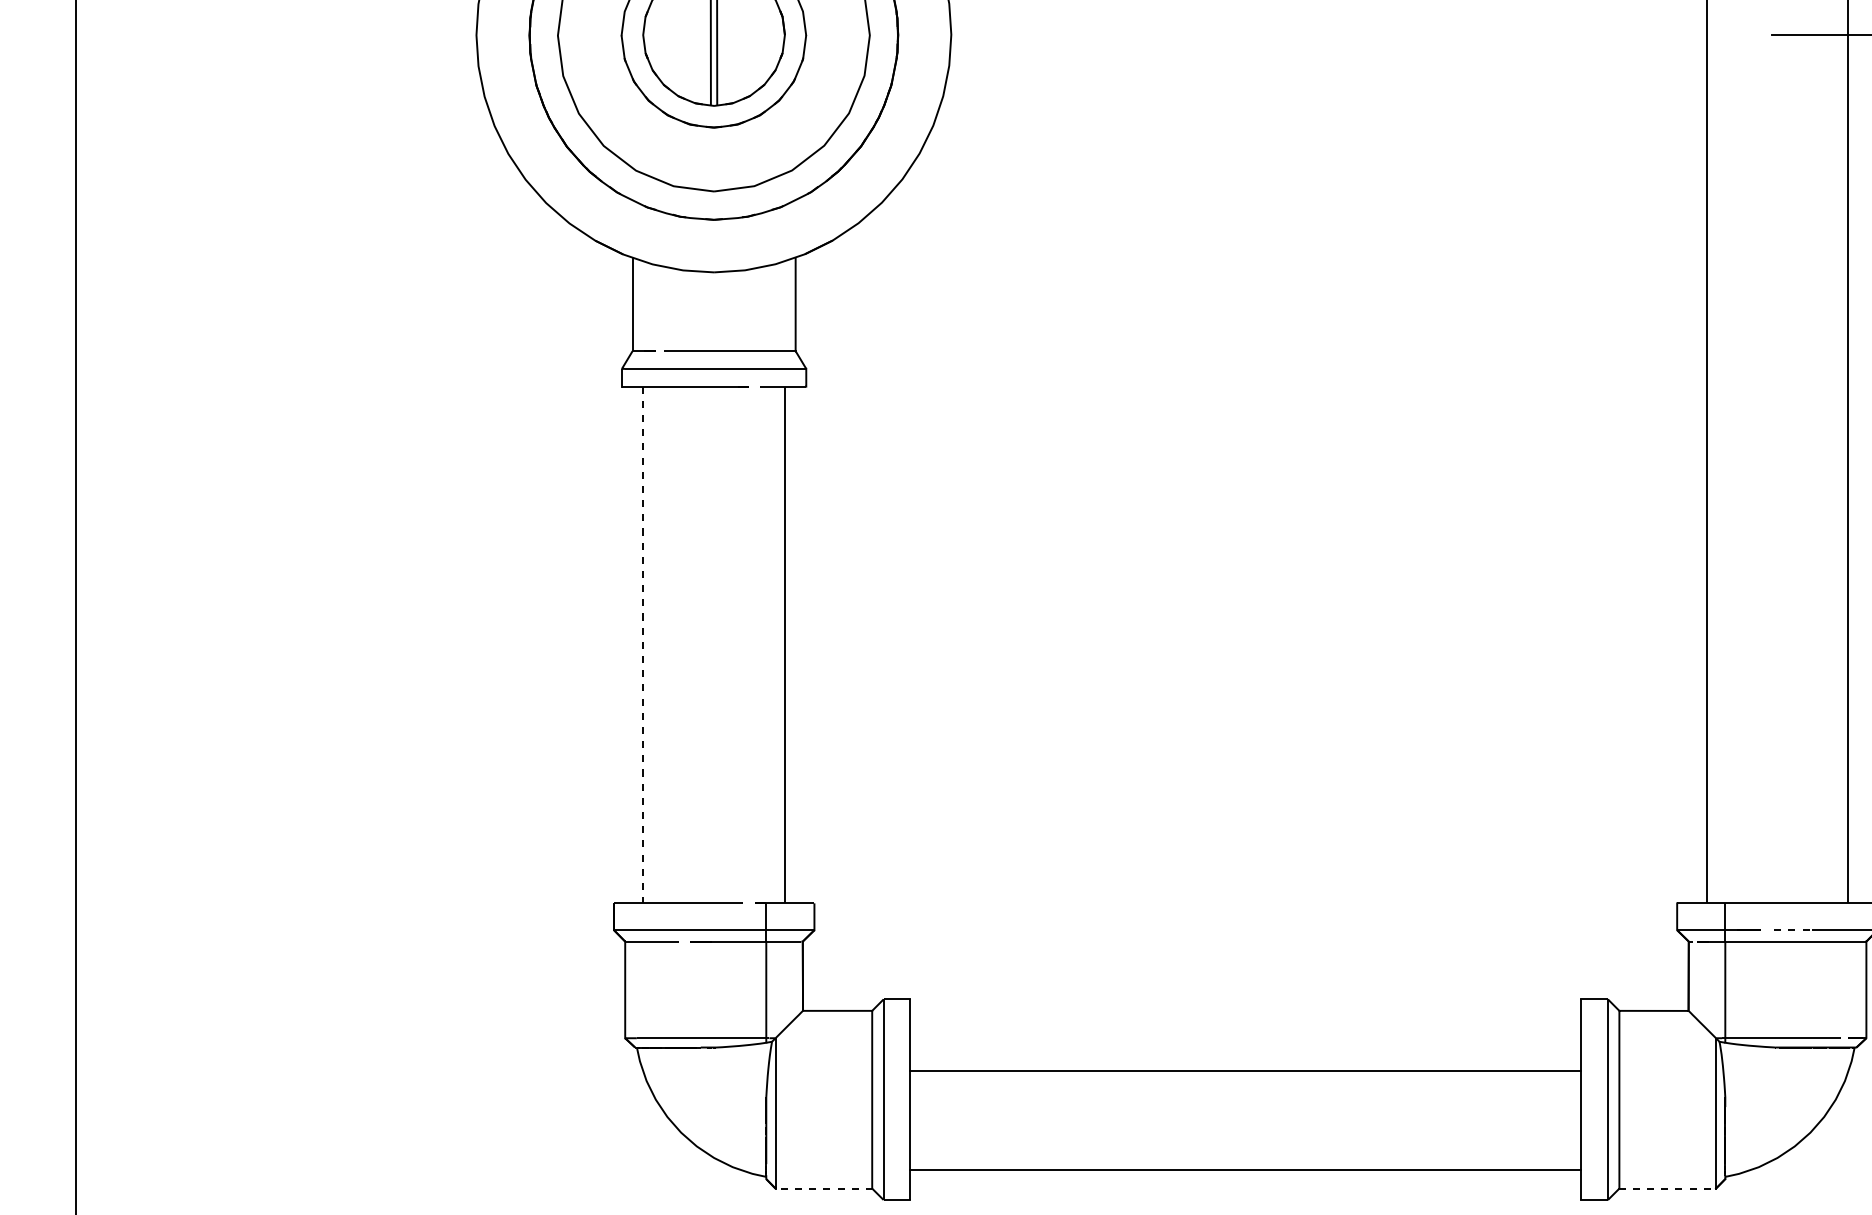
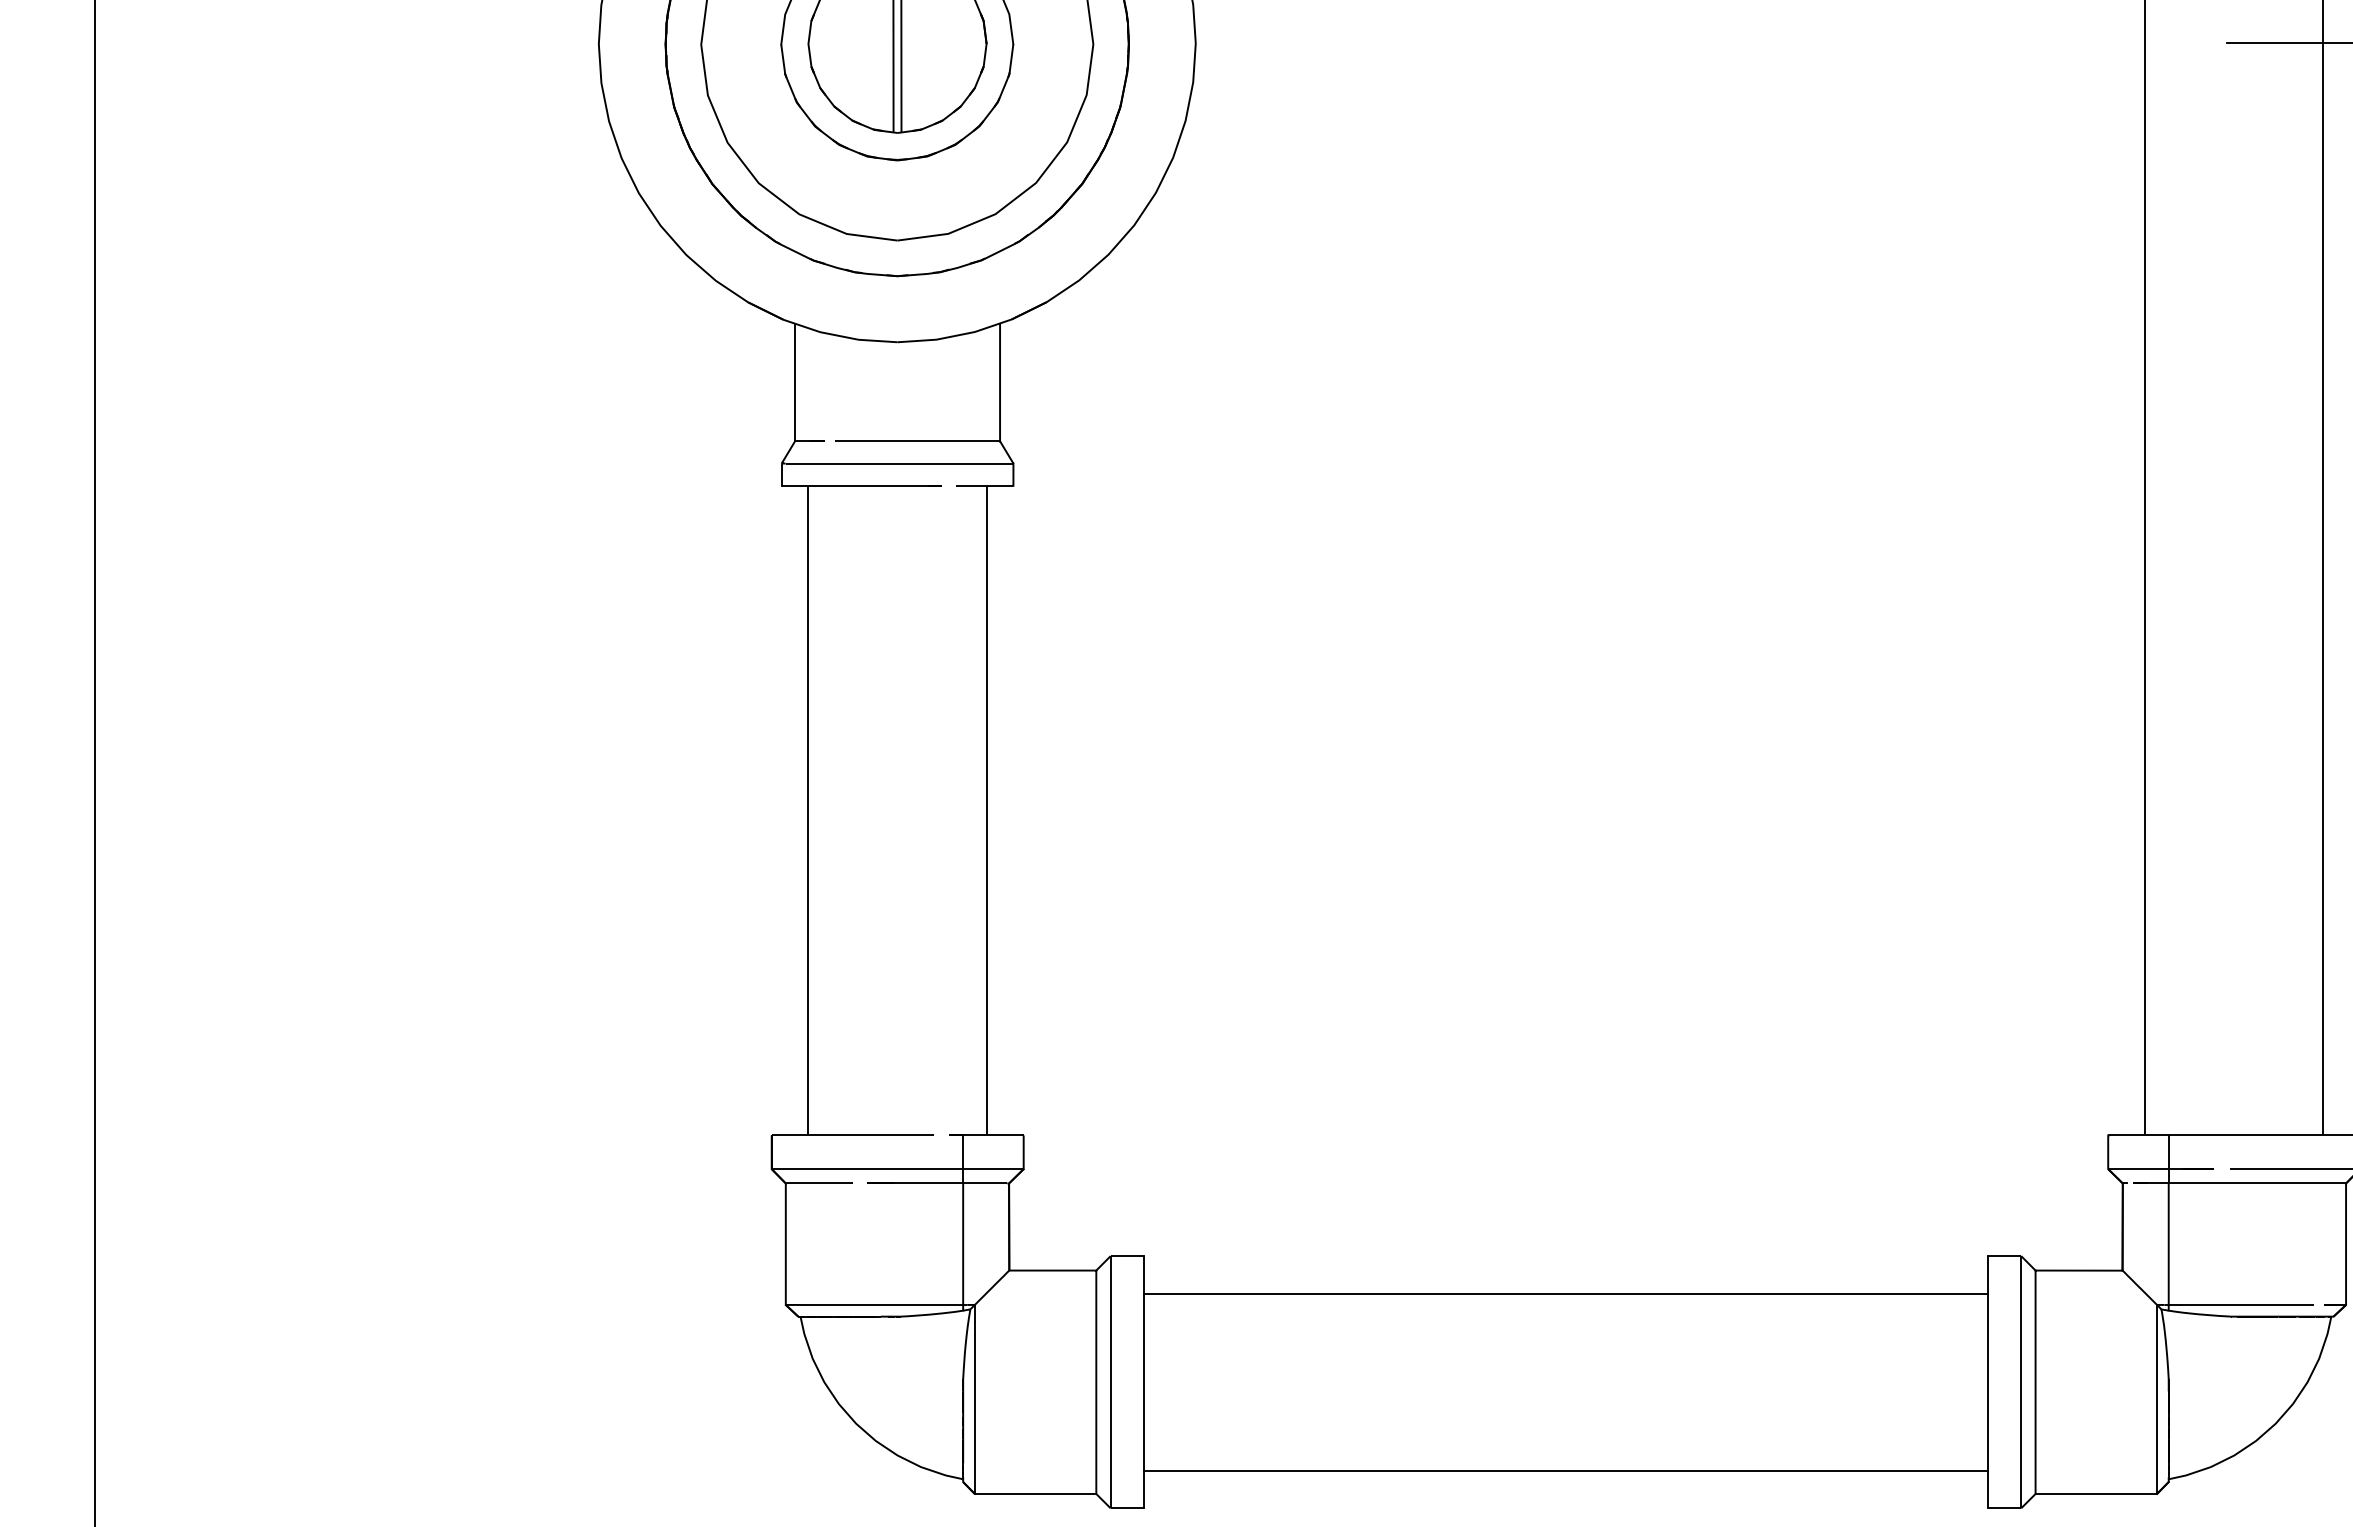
line: (643, 644) -> (808, 810), dashed -> solid
line: (1793, 930) -> (2254, 1169), dashed -> solid
line: (1245, 1070) -> (1565, 1293), moved
line: (824, 1188) -> (1036, 1493), dashed -> solid
line: (1667, 1188) -> (2095, 1493), dashed -> solid

